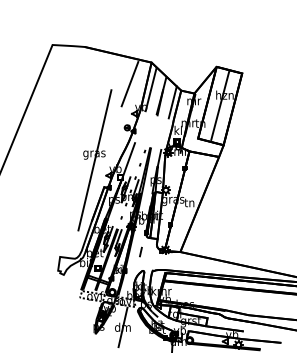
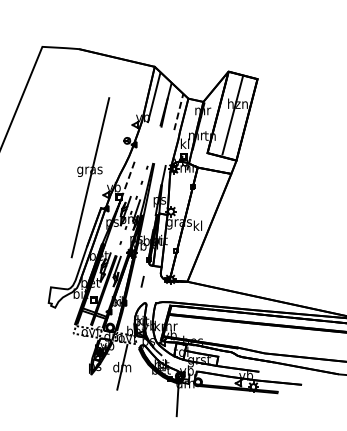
line: (129, 84) -> (129, 91), removed
line: (172, 101) -> (178, 111), solid -> dashed
line: (128, 161) -> (128, 178), solid -> dashed
text: (189, 202) -> (197, 225), tn -> kl

